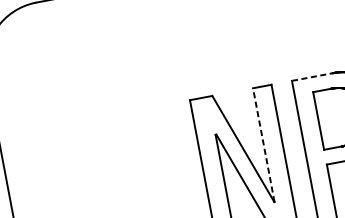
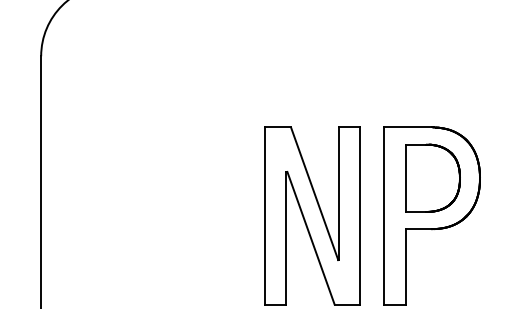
line: (312, 77) -> (407, 127), dashed -> solid
line: (263, 144) -> (338, 193), dashed -> solid

